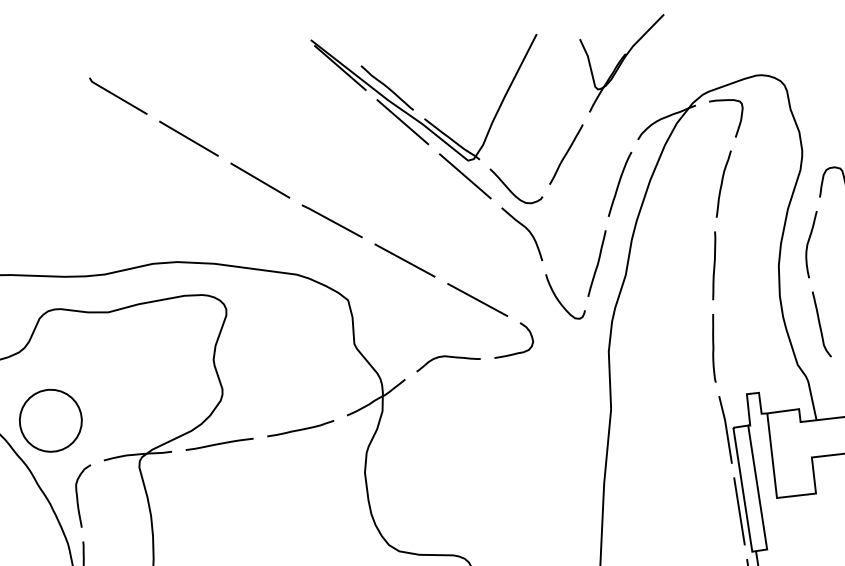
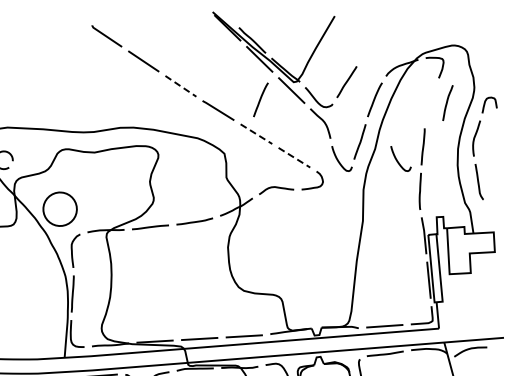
part: (623, 63) -> (380, 34), removed
line: (259, 180) -> (180, 86), solid -> dashed
curve: (722, 183) -> (447, 102), moved
line: (408, 196) -> (260, 99), added
line: (405, 261) -> (256, 134), solid -> dashed
curve: (668, 291) -> (397, 159), added
line: (477, 299) -> (294, 157), solid -> dashed

